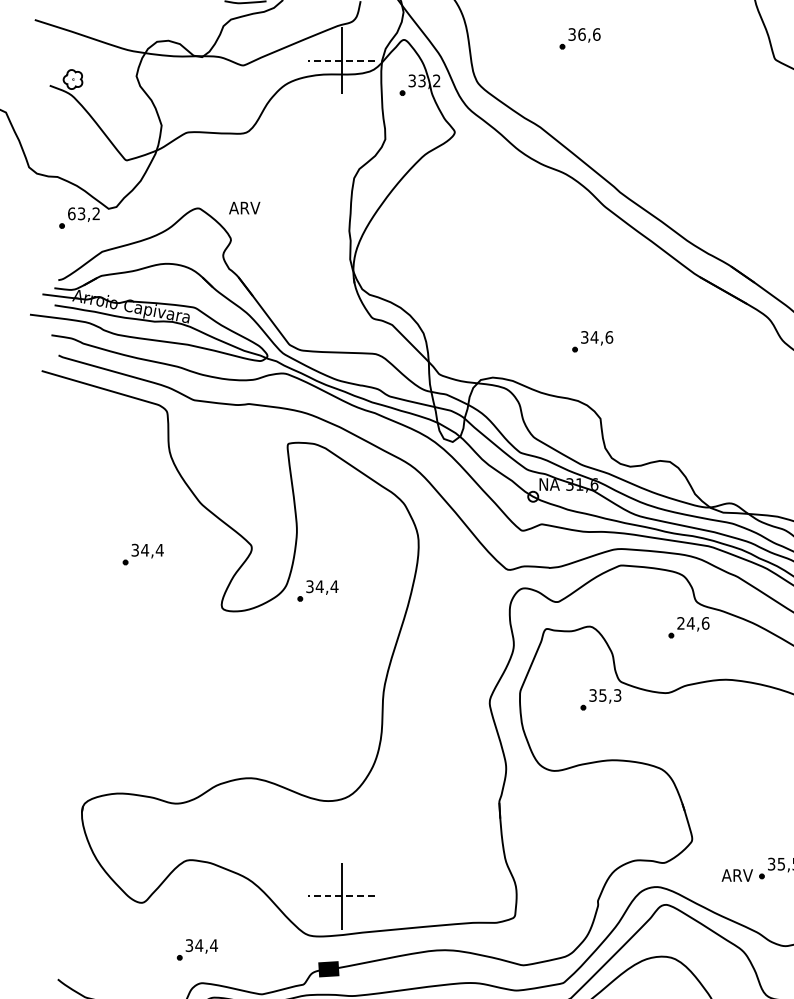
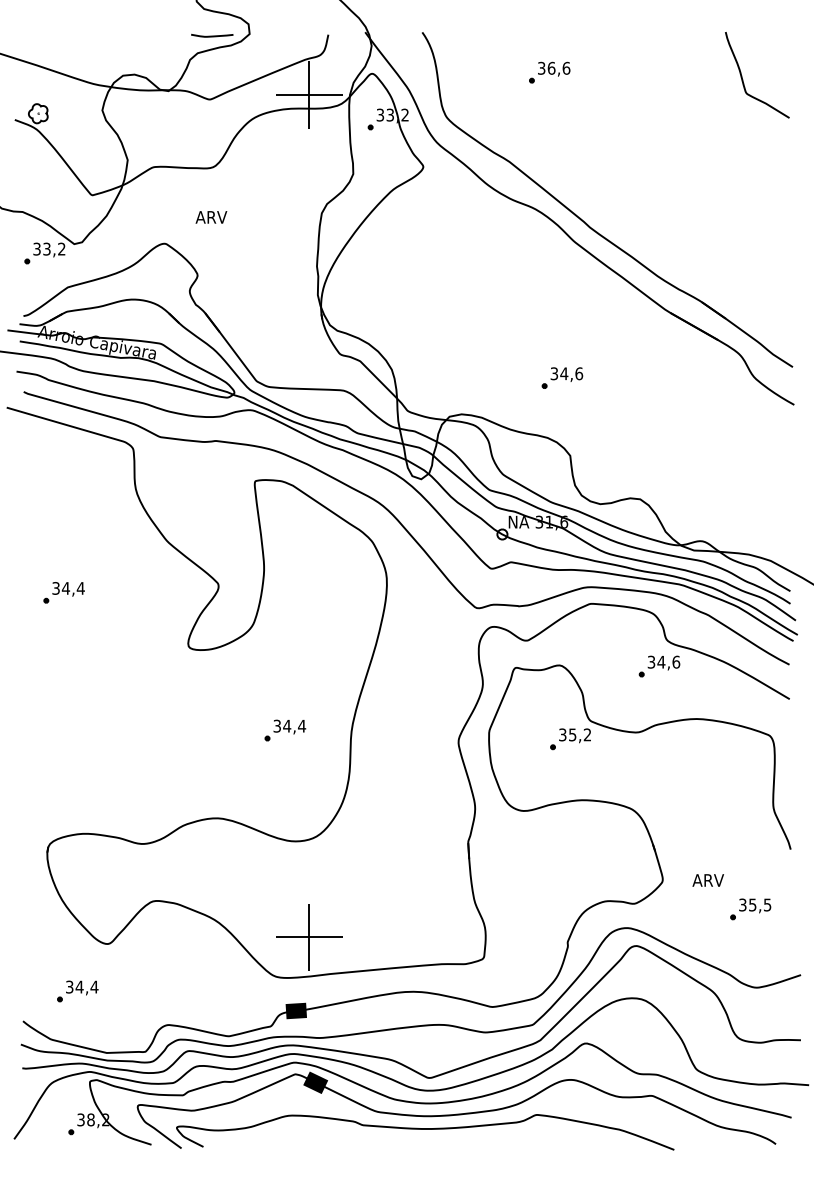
line: (341, 60) -> (309, 94), dashed -> solid
text: (244, 208) -> (211, 217), moved
text: (71, 213) -> (36, 248), 63,2 -> 33,2
part: (142, 554) -> (63, 592), moved
part: (318, 590) -> (285, 730), moved
text: (681, 623) -> (651, 662), 24,6 -> 34,6
text: (617, 696) -> (587, 735), 35,3 -> 35,2
text: (736, 875) -> (707, 880), moved
line: (341, 896) -> (309, 937), dashed -> solid
part: (197, 949) -> (77, 991), moved

